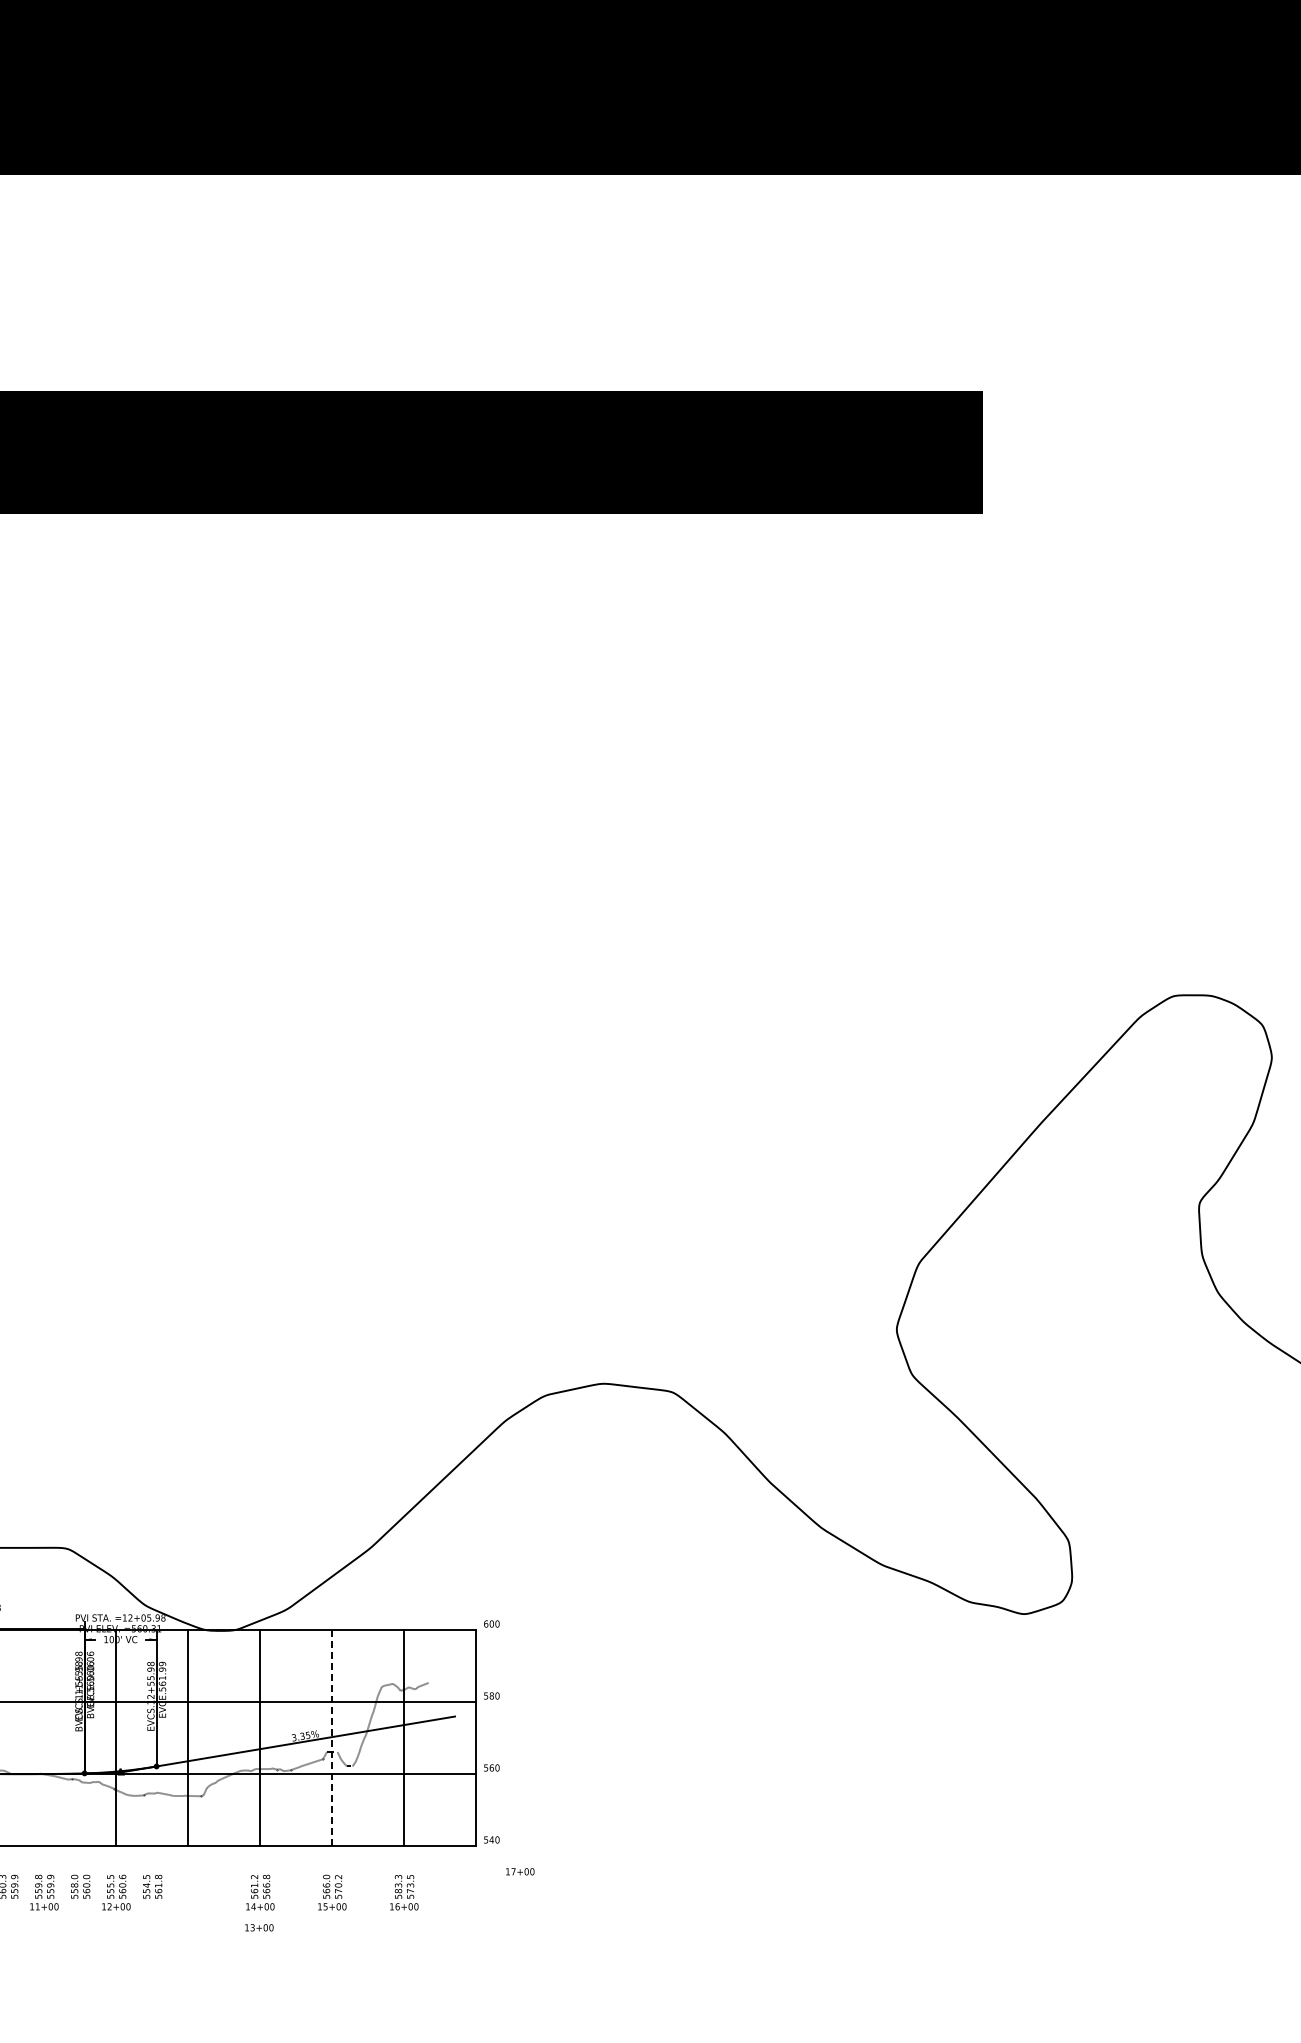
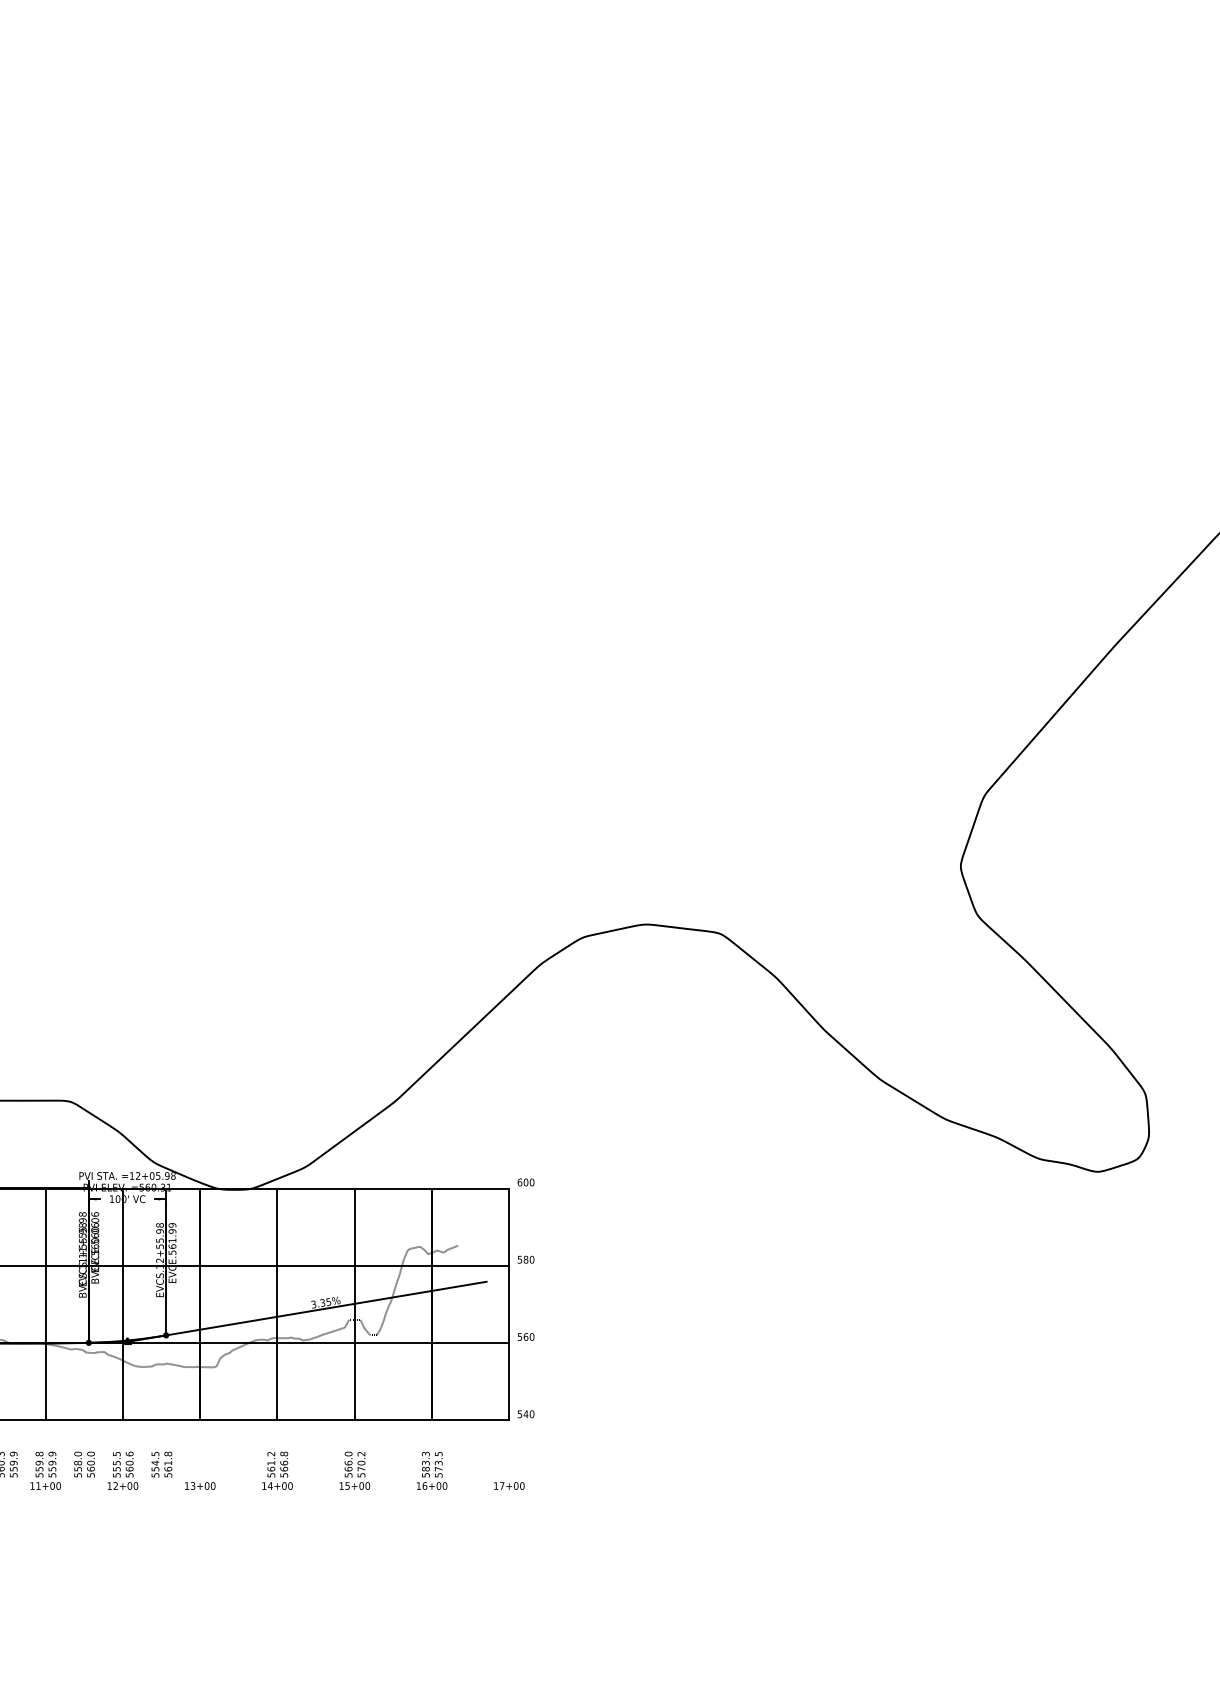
line: (44, 1737) -> (45, 1304), added
line: (332, 1737) -> (354, 1304), dashed -> solid
text: (520, 1871) -> (509, 1485), moved
text: (259, 1927) -> (200, 1485), moved

